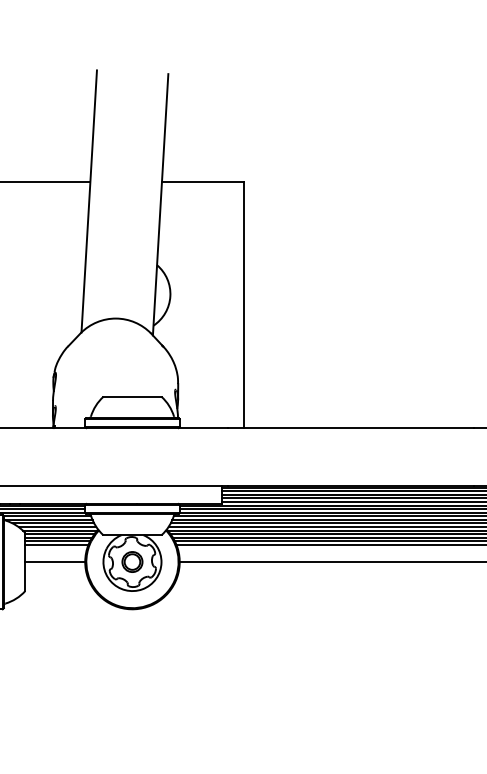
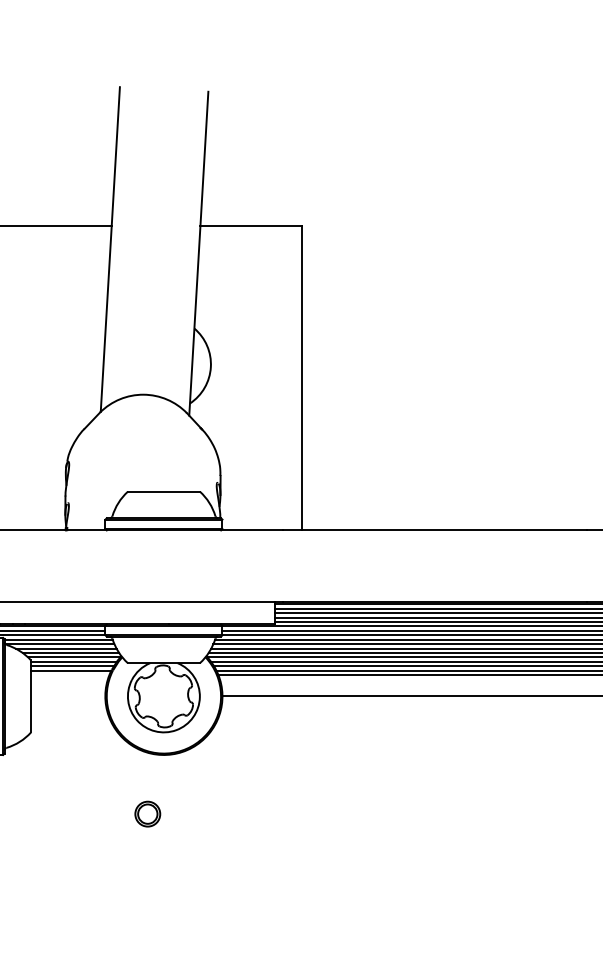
line: (56, 544) -> (69, 674), removed
part: (132, 561) -> (147, 813), moved
line: (55, 562) -> (68, 696), removed

